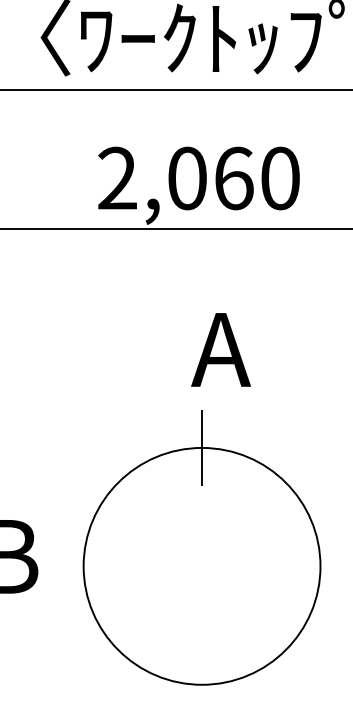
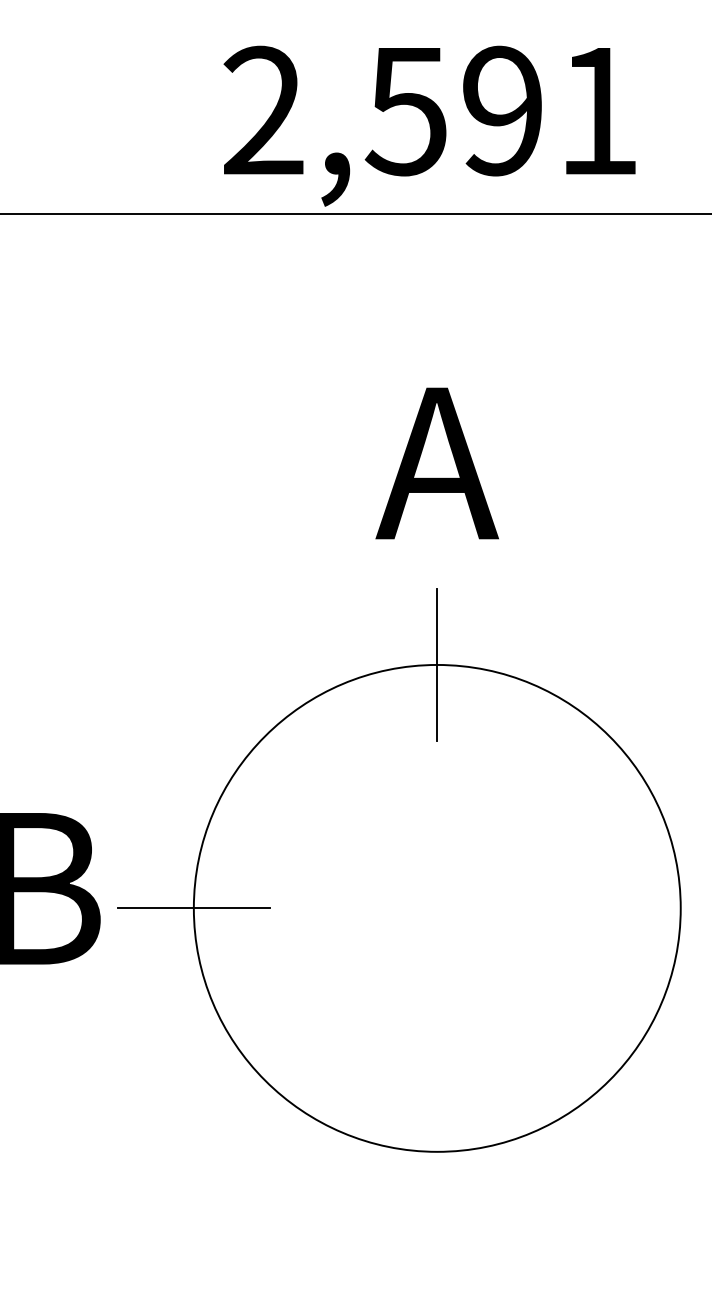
text: (233, 178) -> (501, 111), 2,060 -> 2,591
text: (220, 349) -> (436, 462), moved
line: (83, 566) -> (193, 908), added

